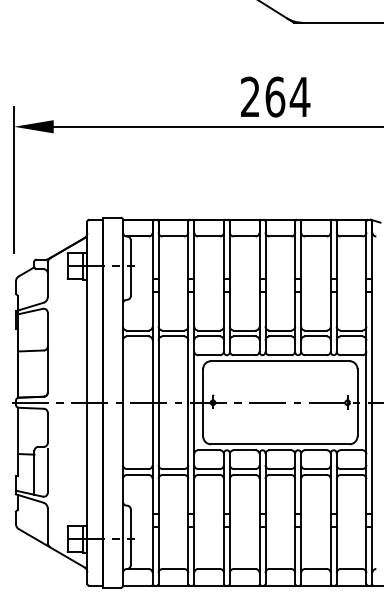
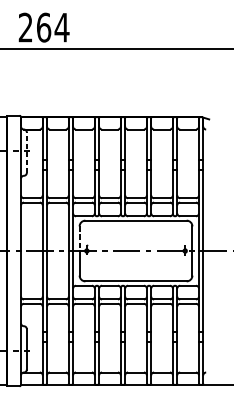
text: (275, 96) -> (44, 27), moved
line: (130, 268) -> (26, 152), solid -> dashed
line: (203, 385) -> (79, 238), solid -> dashed

